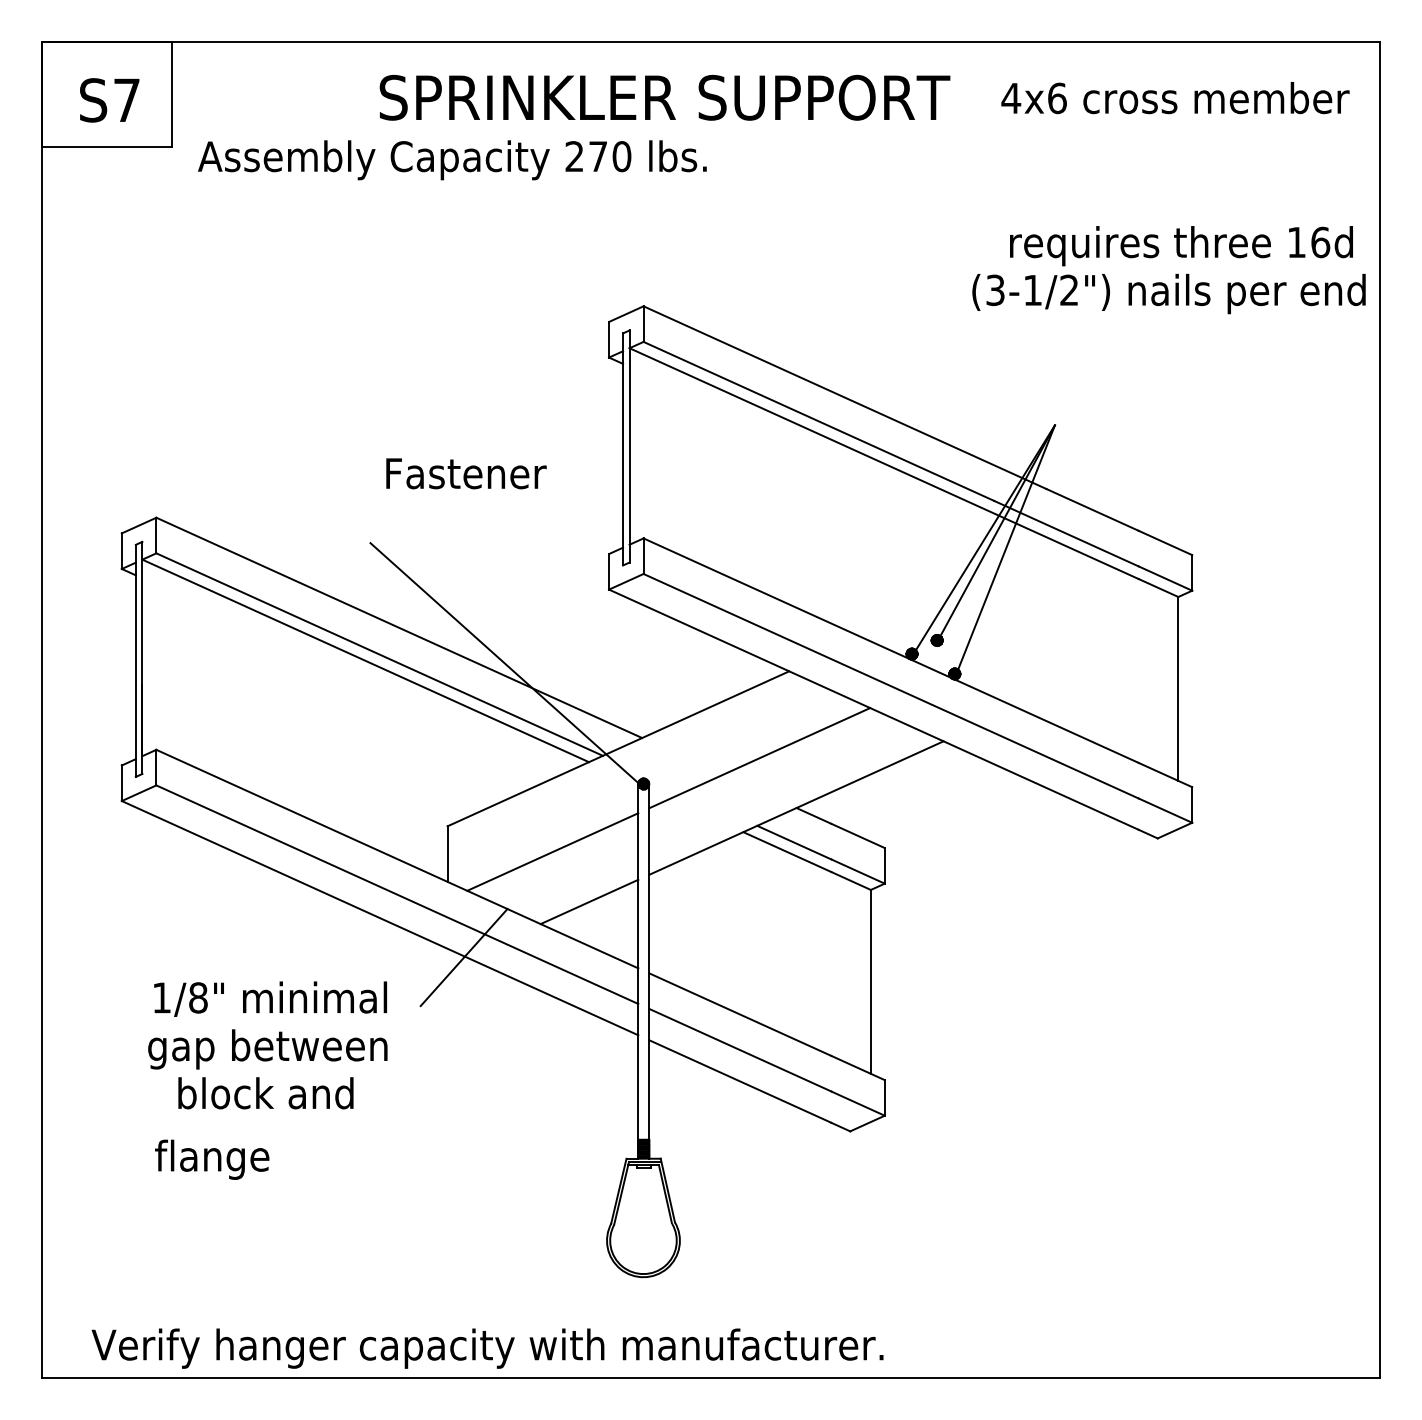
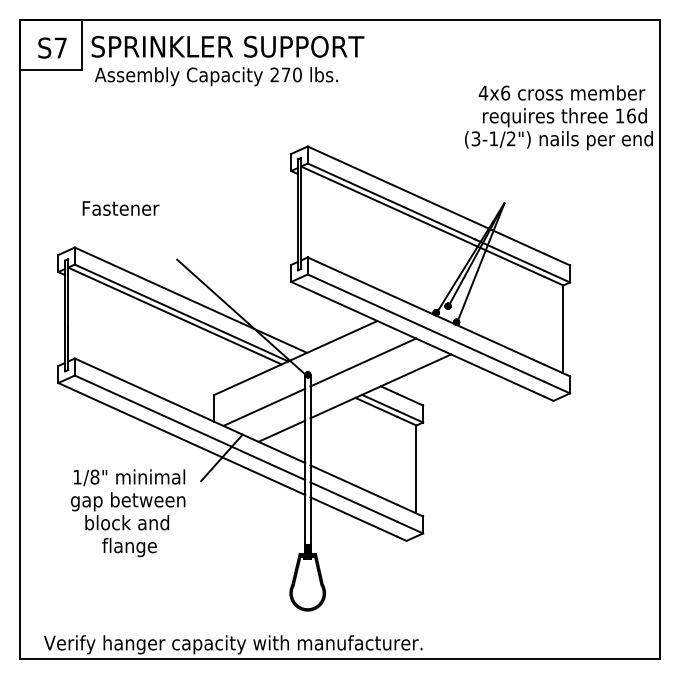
text: (663, 97) -> (227, 46), moved
text: (1174, 97) -> (561, 92), moved
text: (465, 473) -> (120, 208), moved
text: (212, 1159) -> (129, 547), moved

